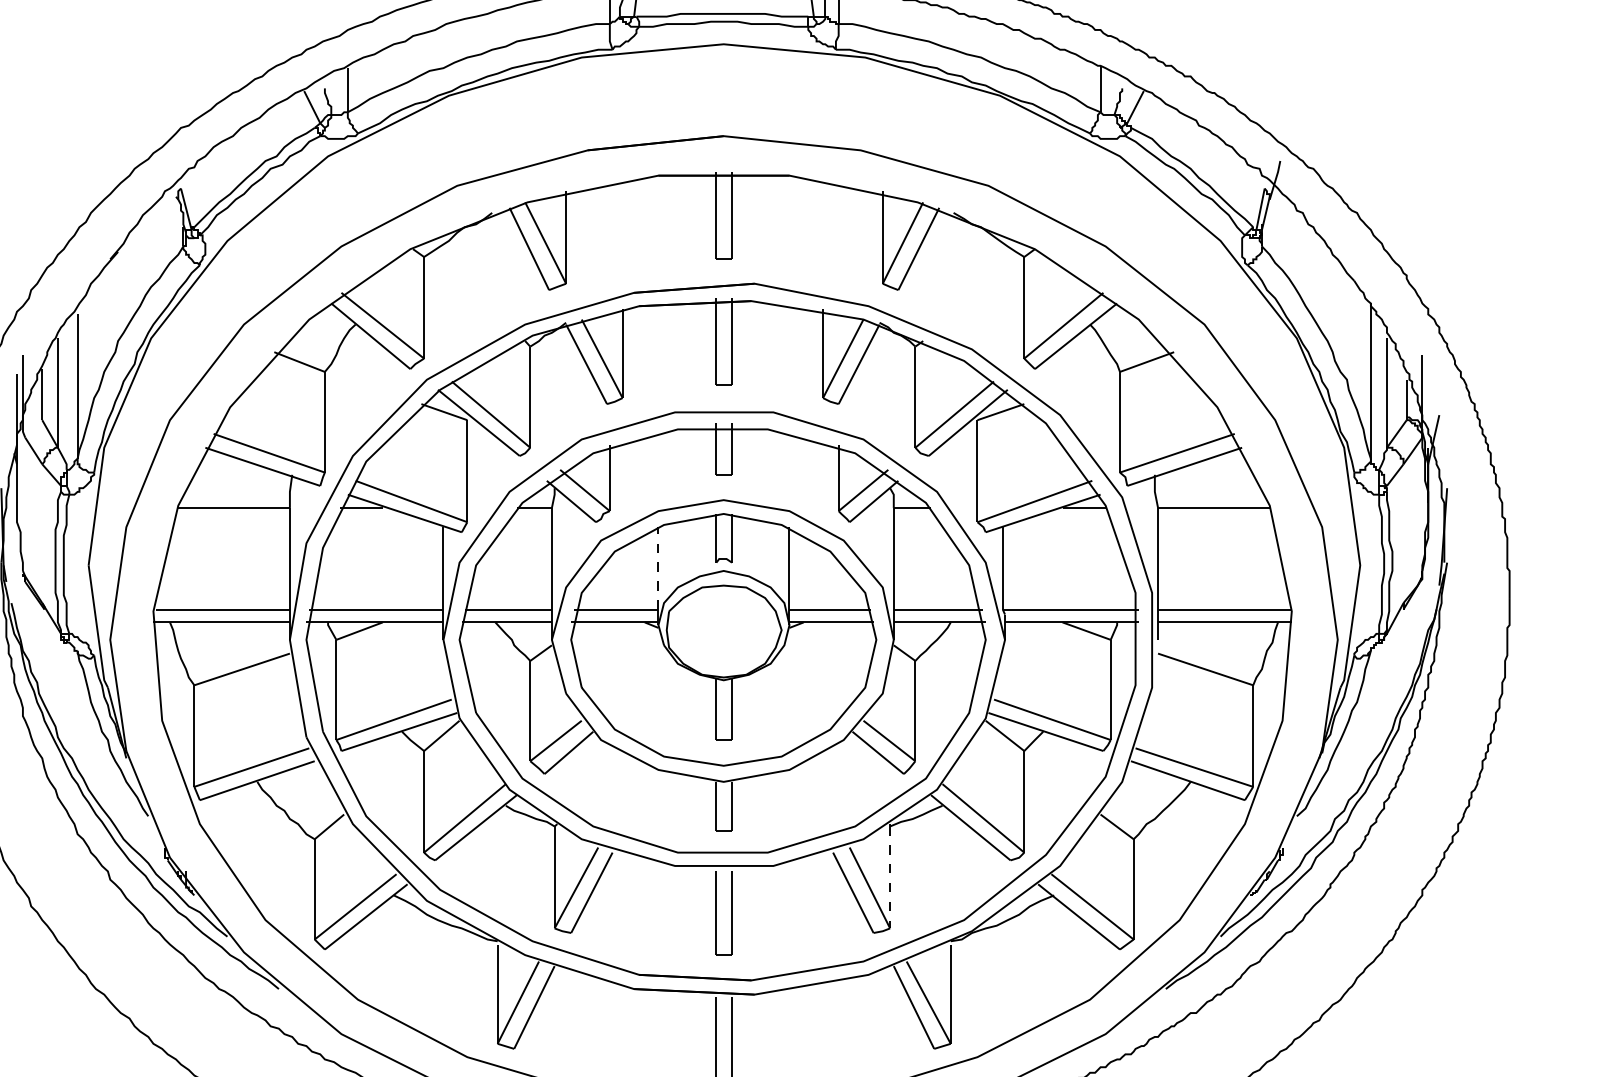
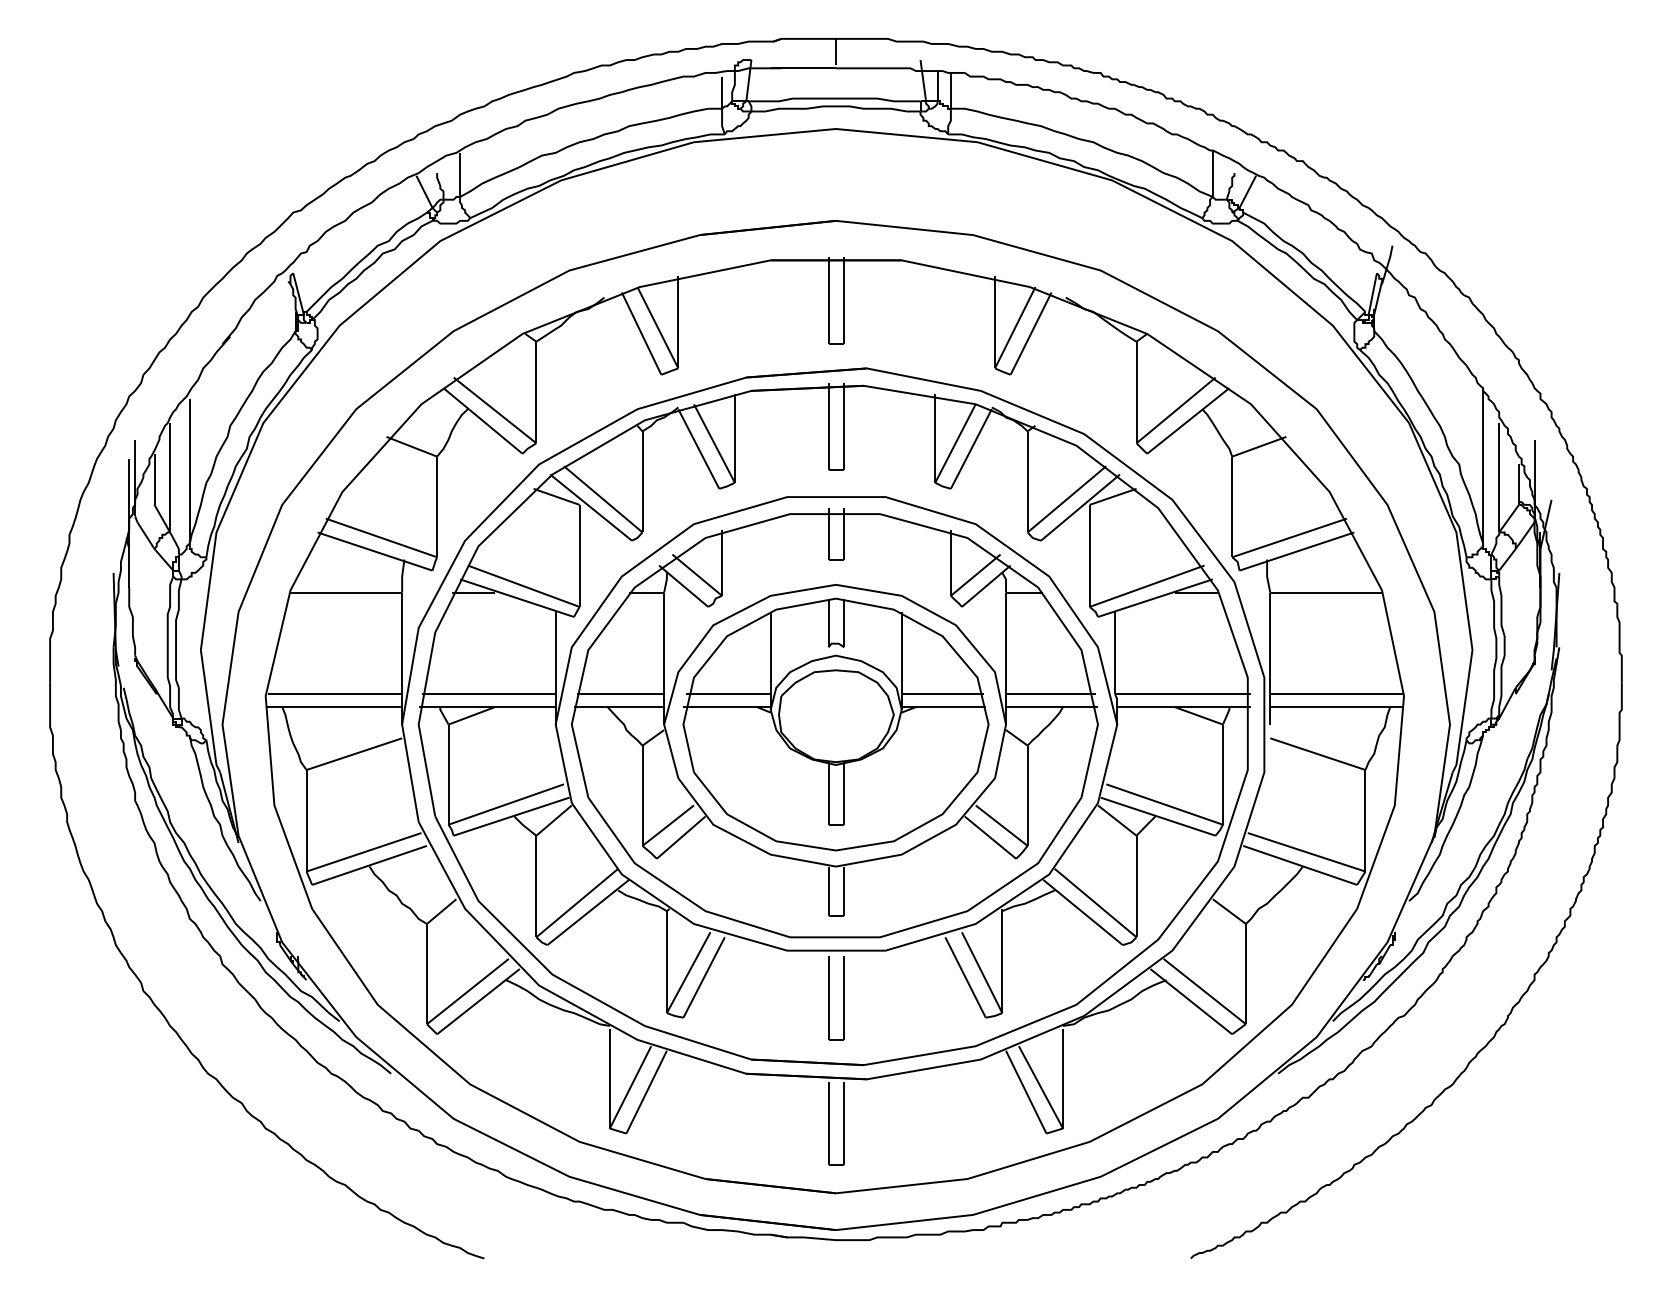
line: (658, 567) -> (770, 652), dashed -> solid
line: (890, 877) -> (1002, 962), dashed -> solid

